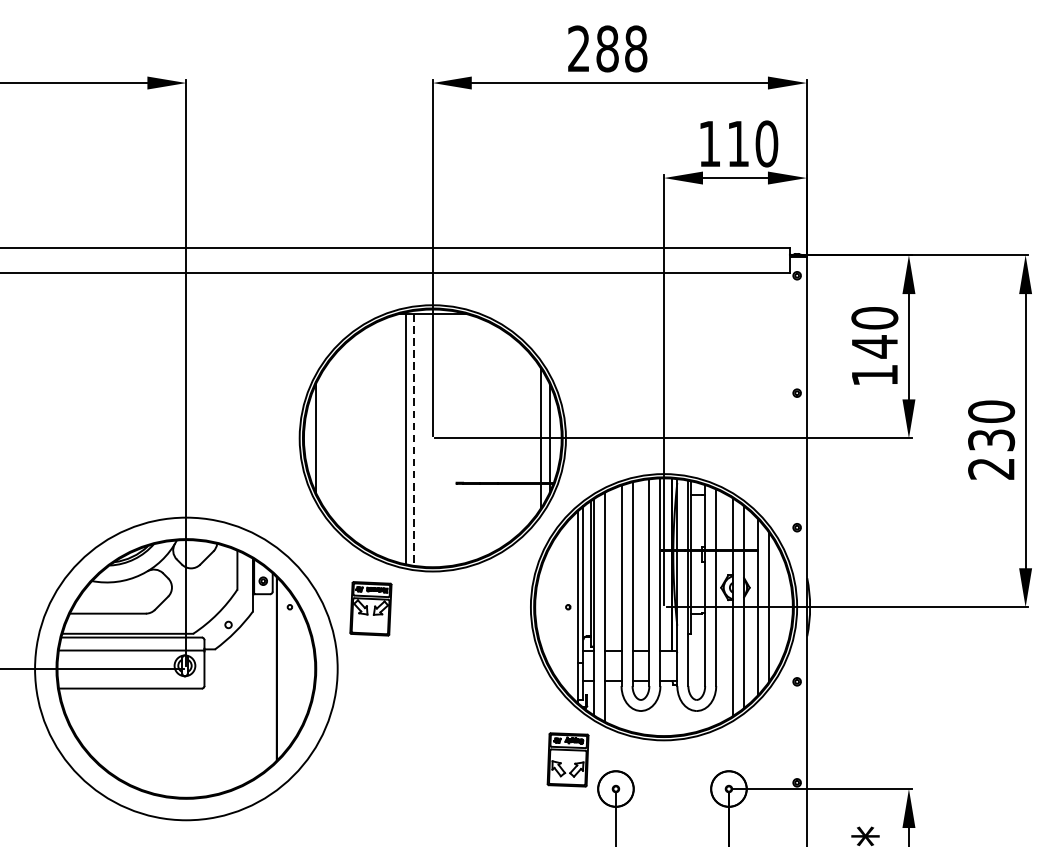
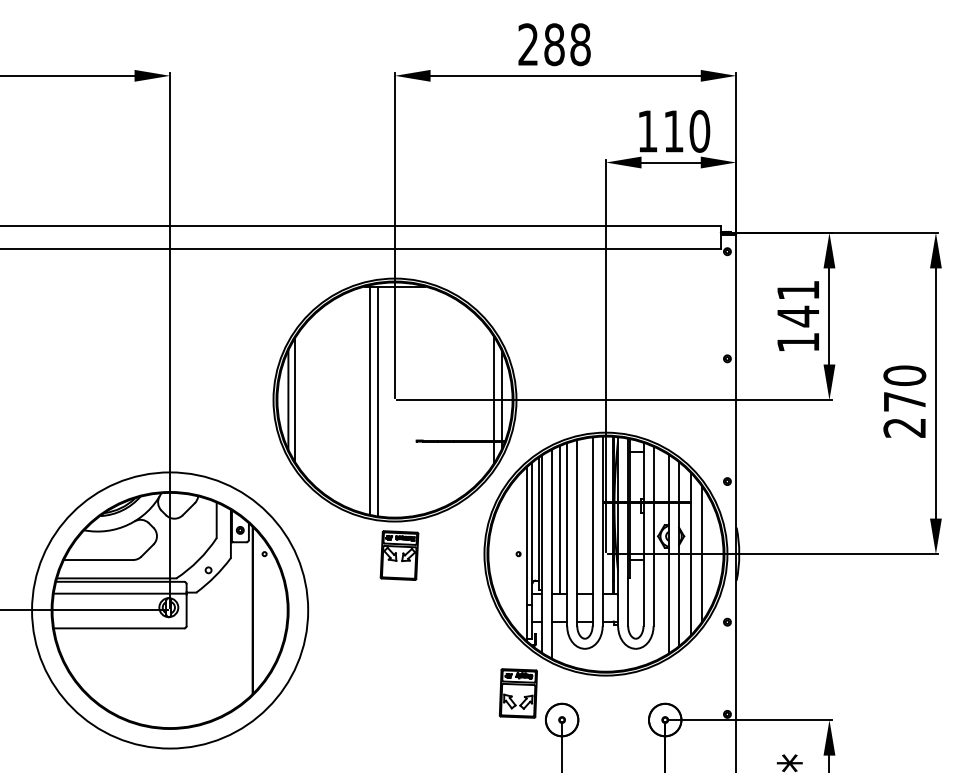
text: (873, 318) -> (797, 290), 140 -> 141
line: (322, 437) -> (294, 399), added
line: (413, 439) -> (377, 401), dashed -> solid
text: (991, 439) -> (904, 401), 230 -> 270
line: (613, 569) -> (559, 519), added
part: (370, 608) -> (399, 555), moved

